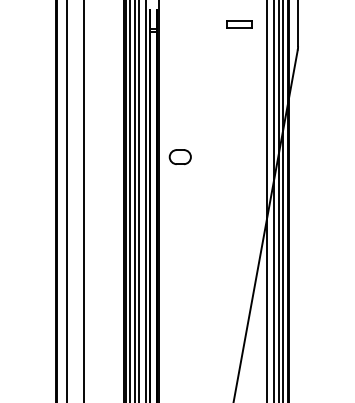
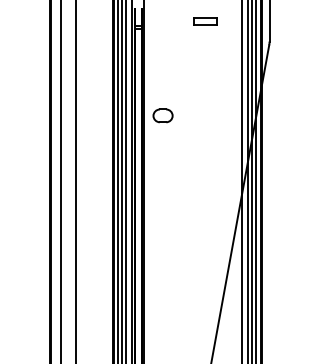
part: (239, 23) -> (205, 21), moved
part: (179, 156) -> (162, 115), moved

